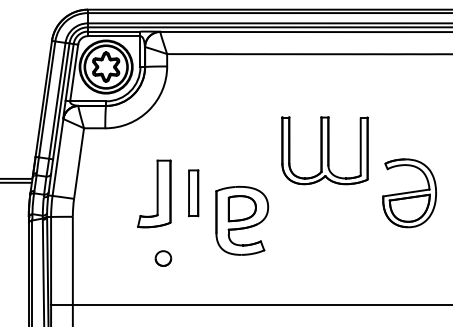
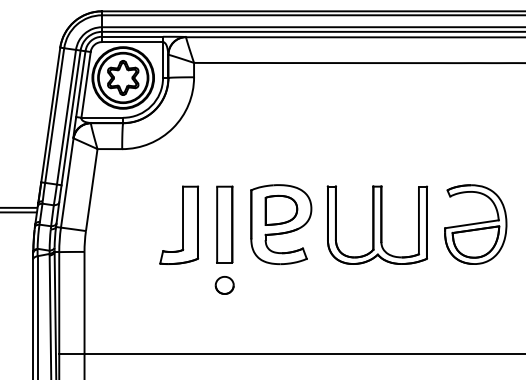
part: (324, 150) -> (376, 224), moved
part: (193, 193) -> (224, 224), size x1.43
part: (242, 220) -> (281, 224), moved
part: (163, 258) -> (224, 285), moved

